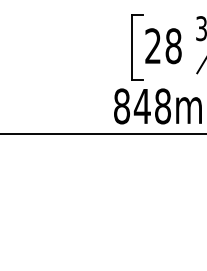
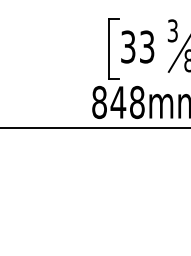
text: (163, 45) -> (137, 46), 28 -> 33

